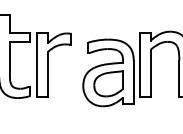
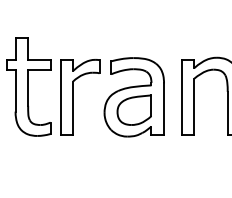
part: (107, 73) -> (133, 97), moved

